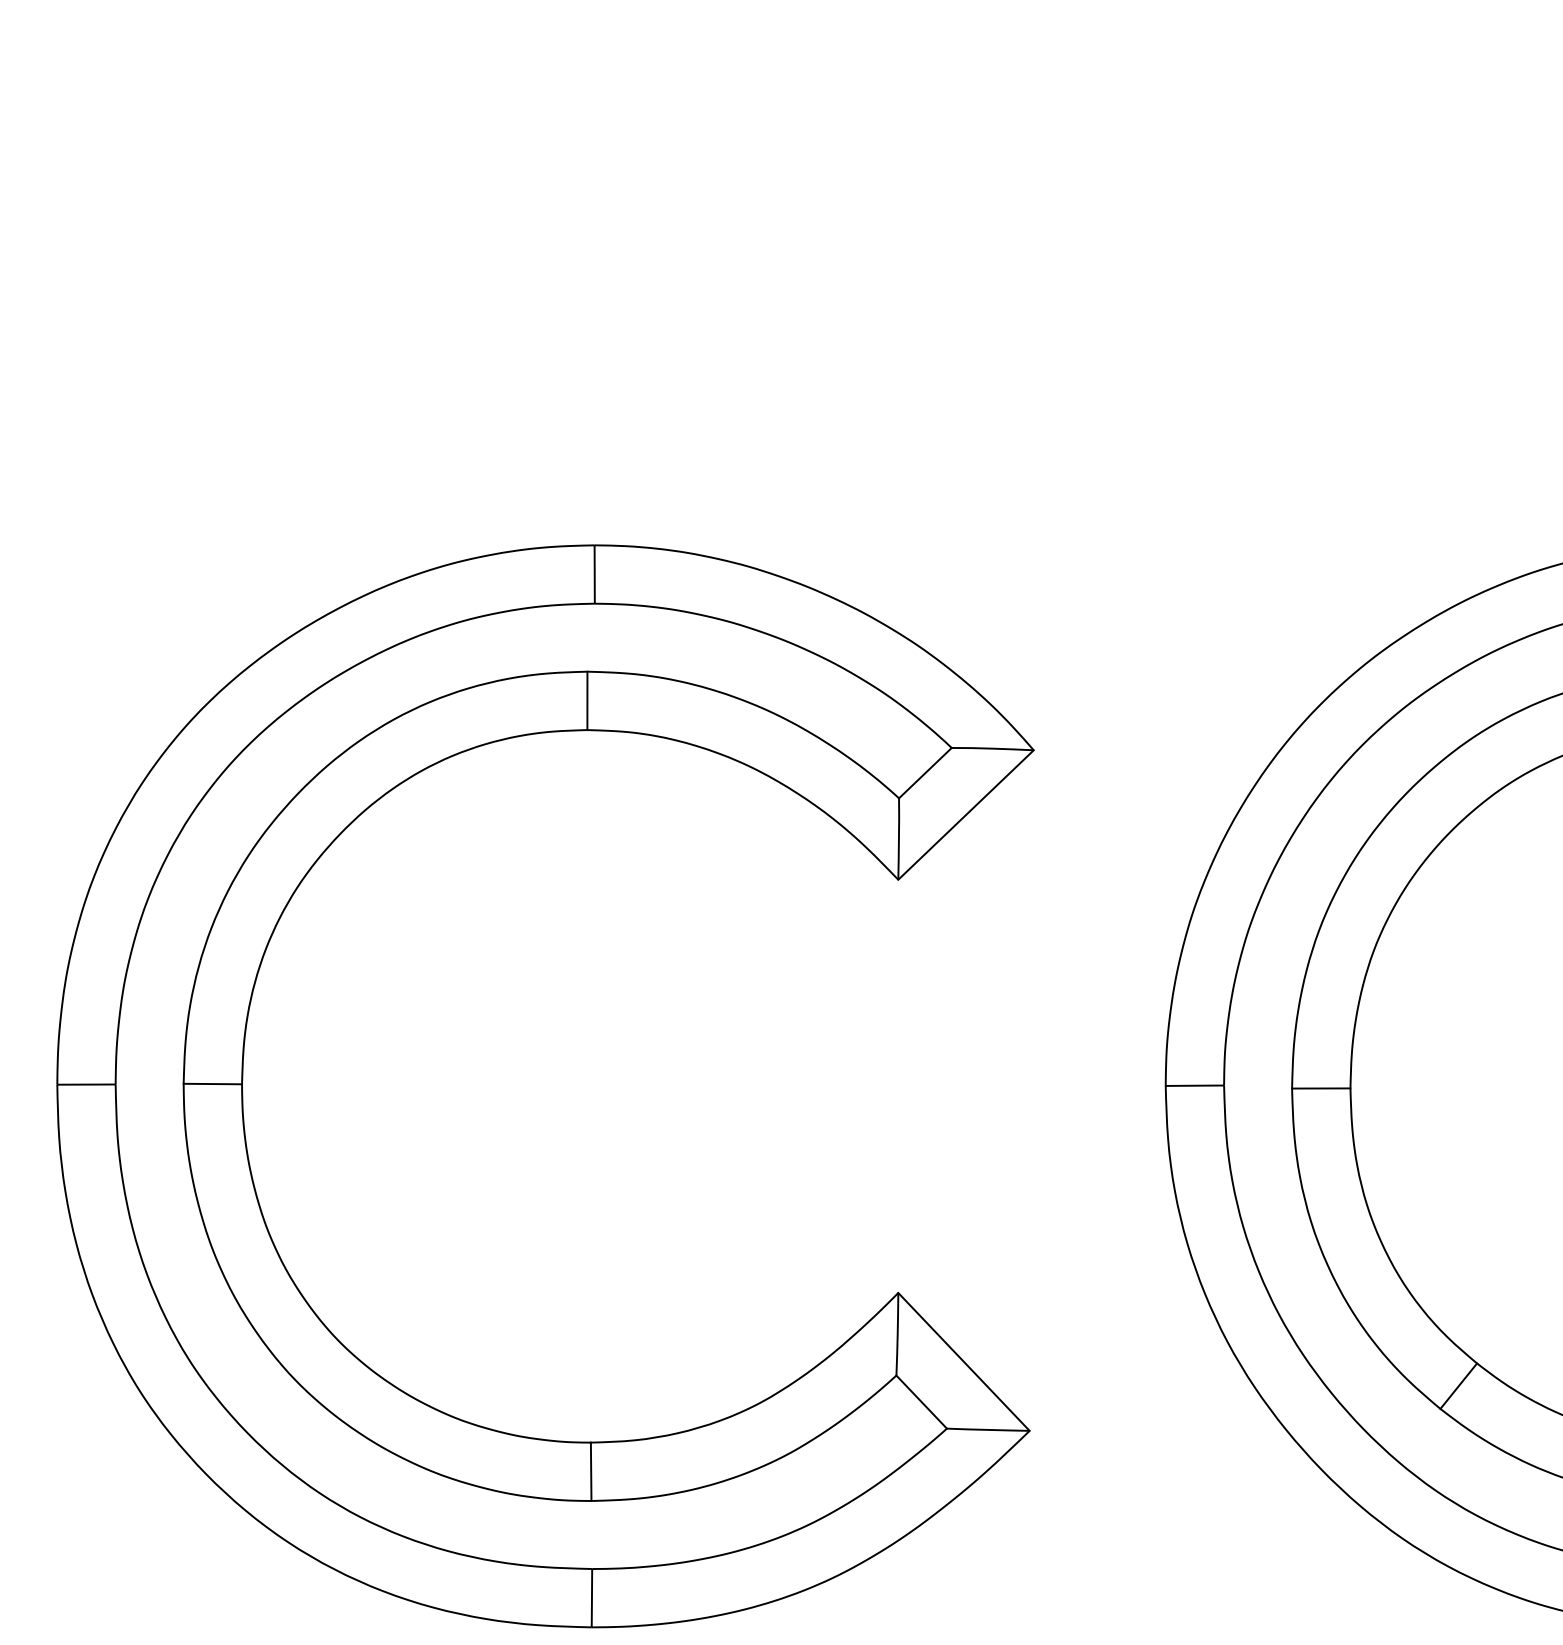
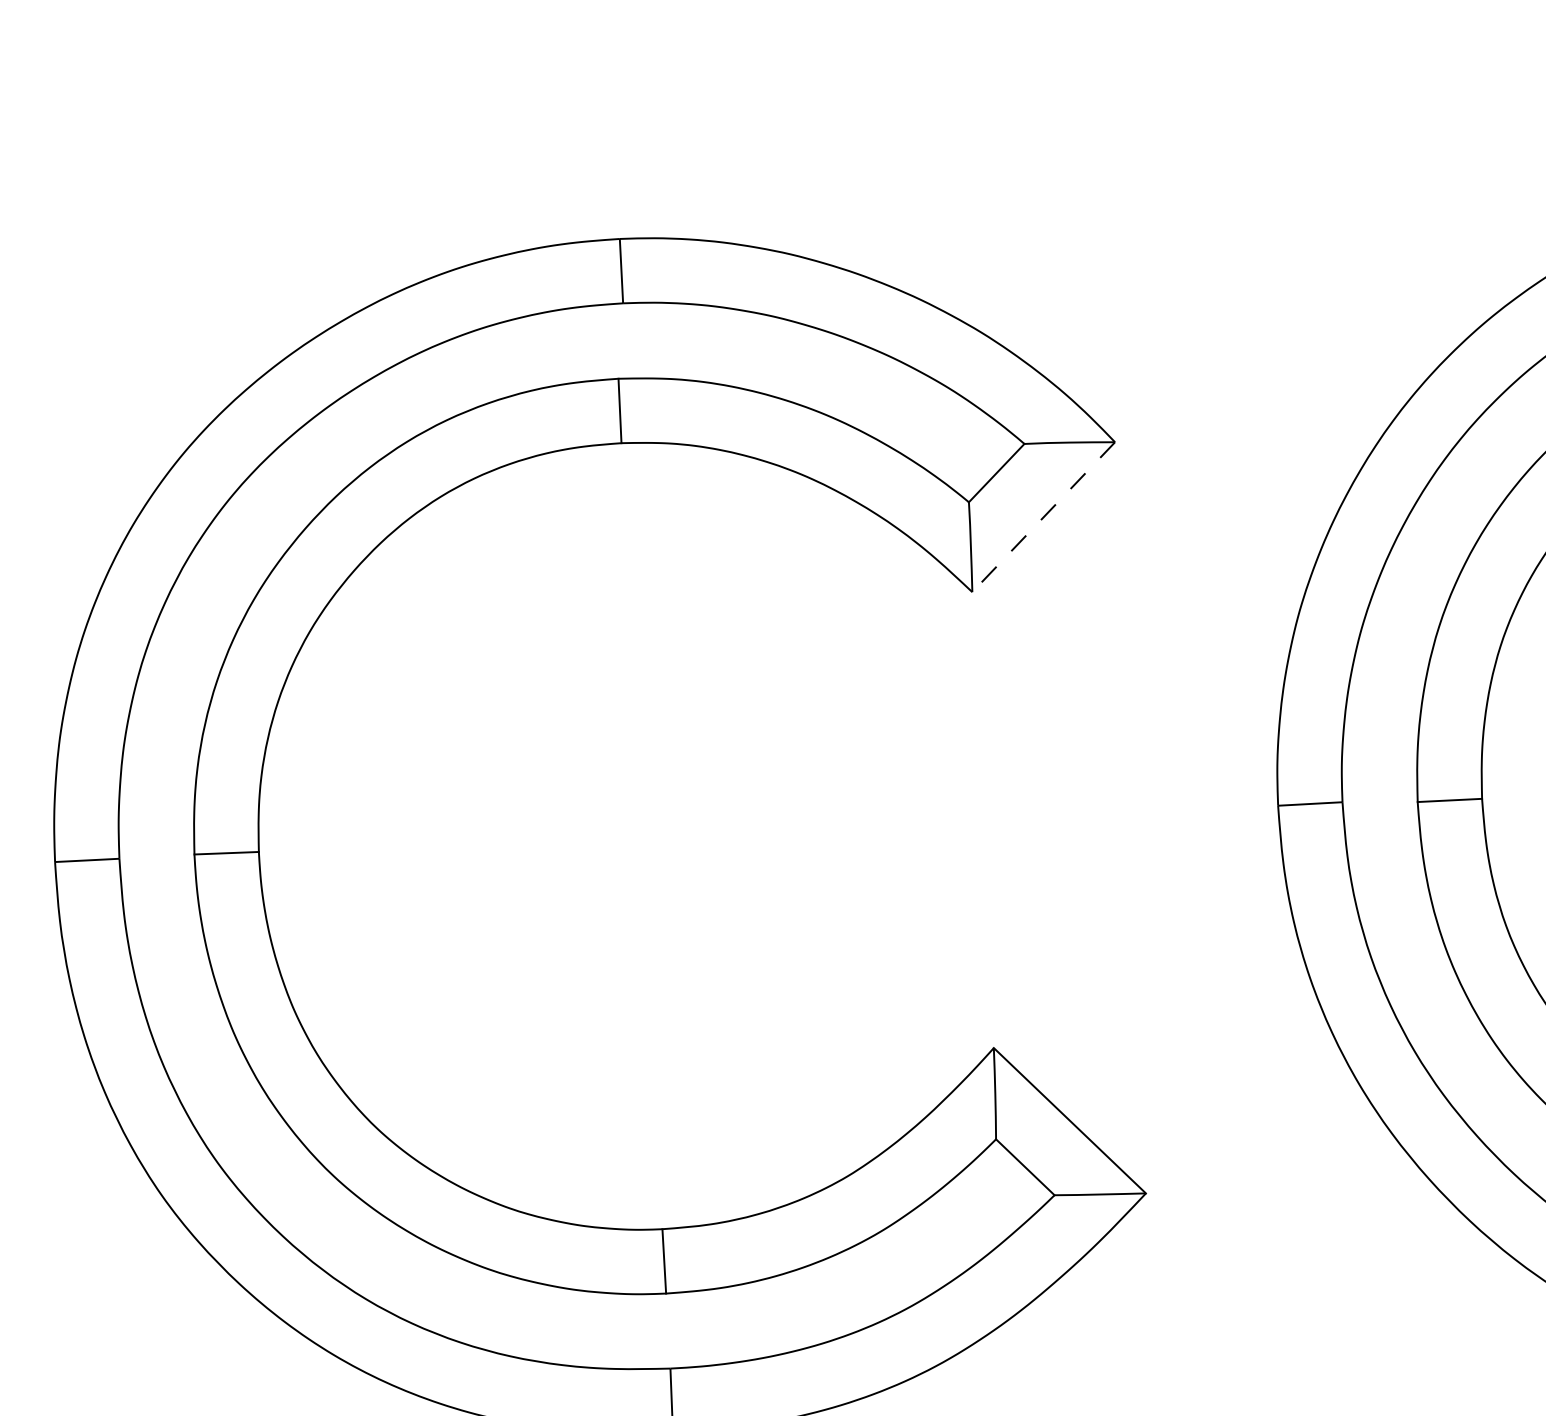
line: (966, 815) -> (1044, 517), solid -> dashed

